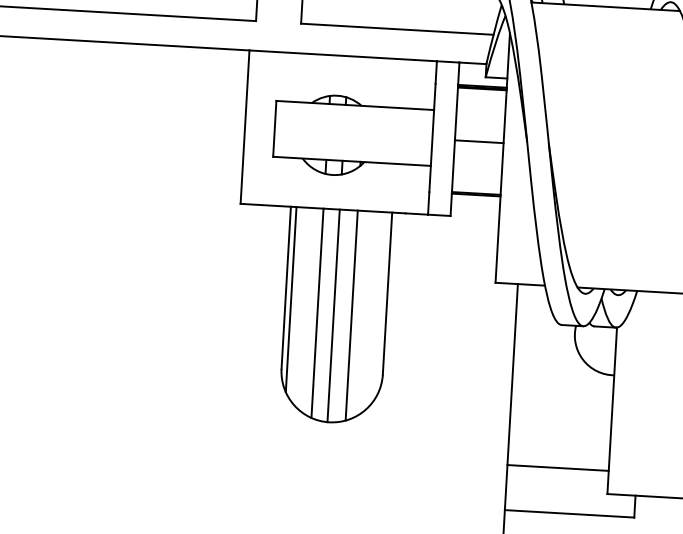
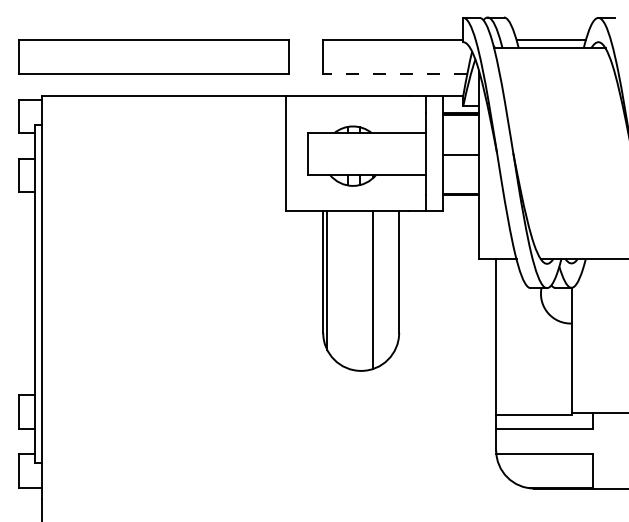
line: (396, 29) -> (394, 74), solid -> dashed
line: (317, 312) -> (347, 289), removed
line: (333, 314) -> (359, 290), removed
line: (558, 468) -> (534, 415), moved

